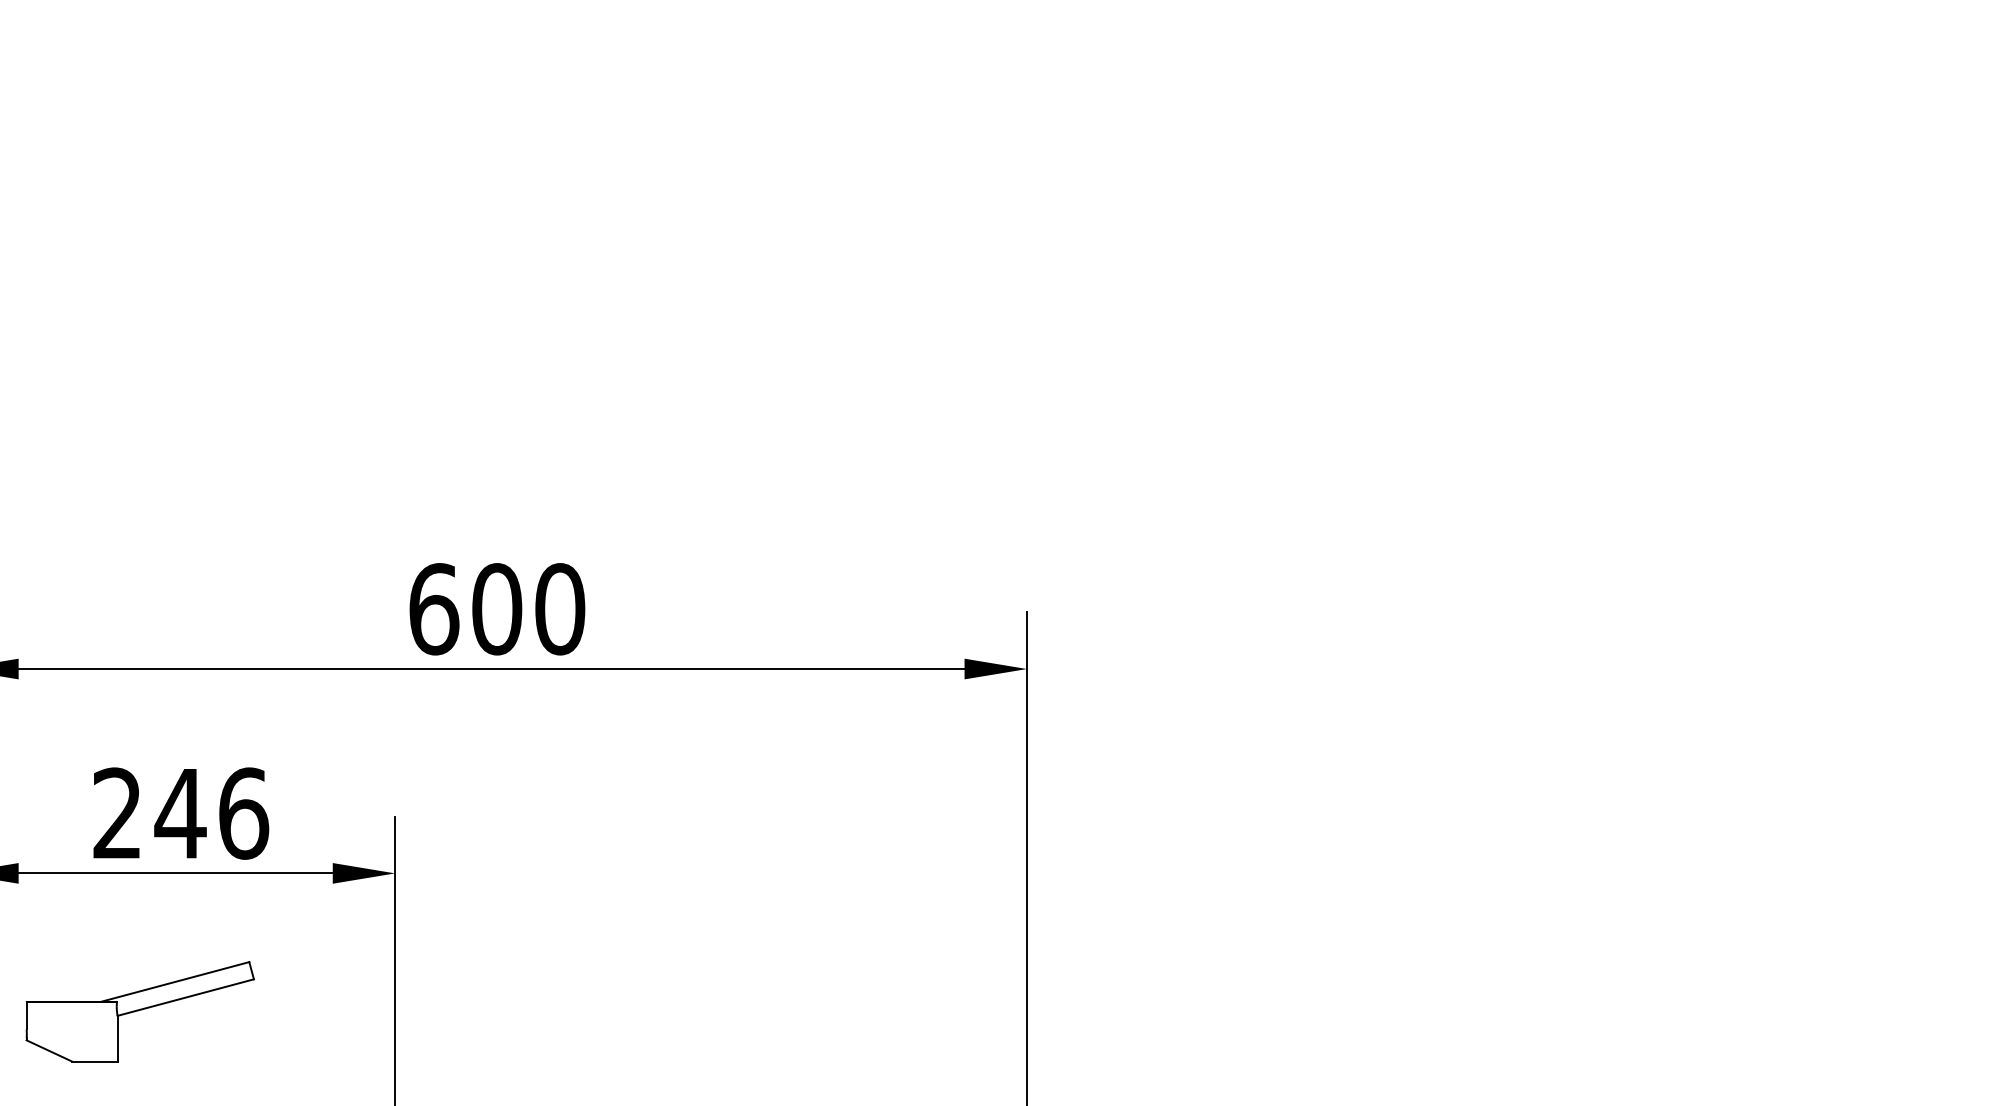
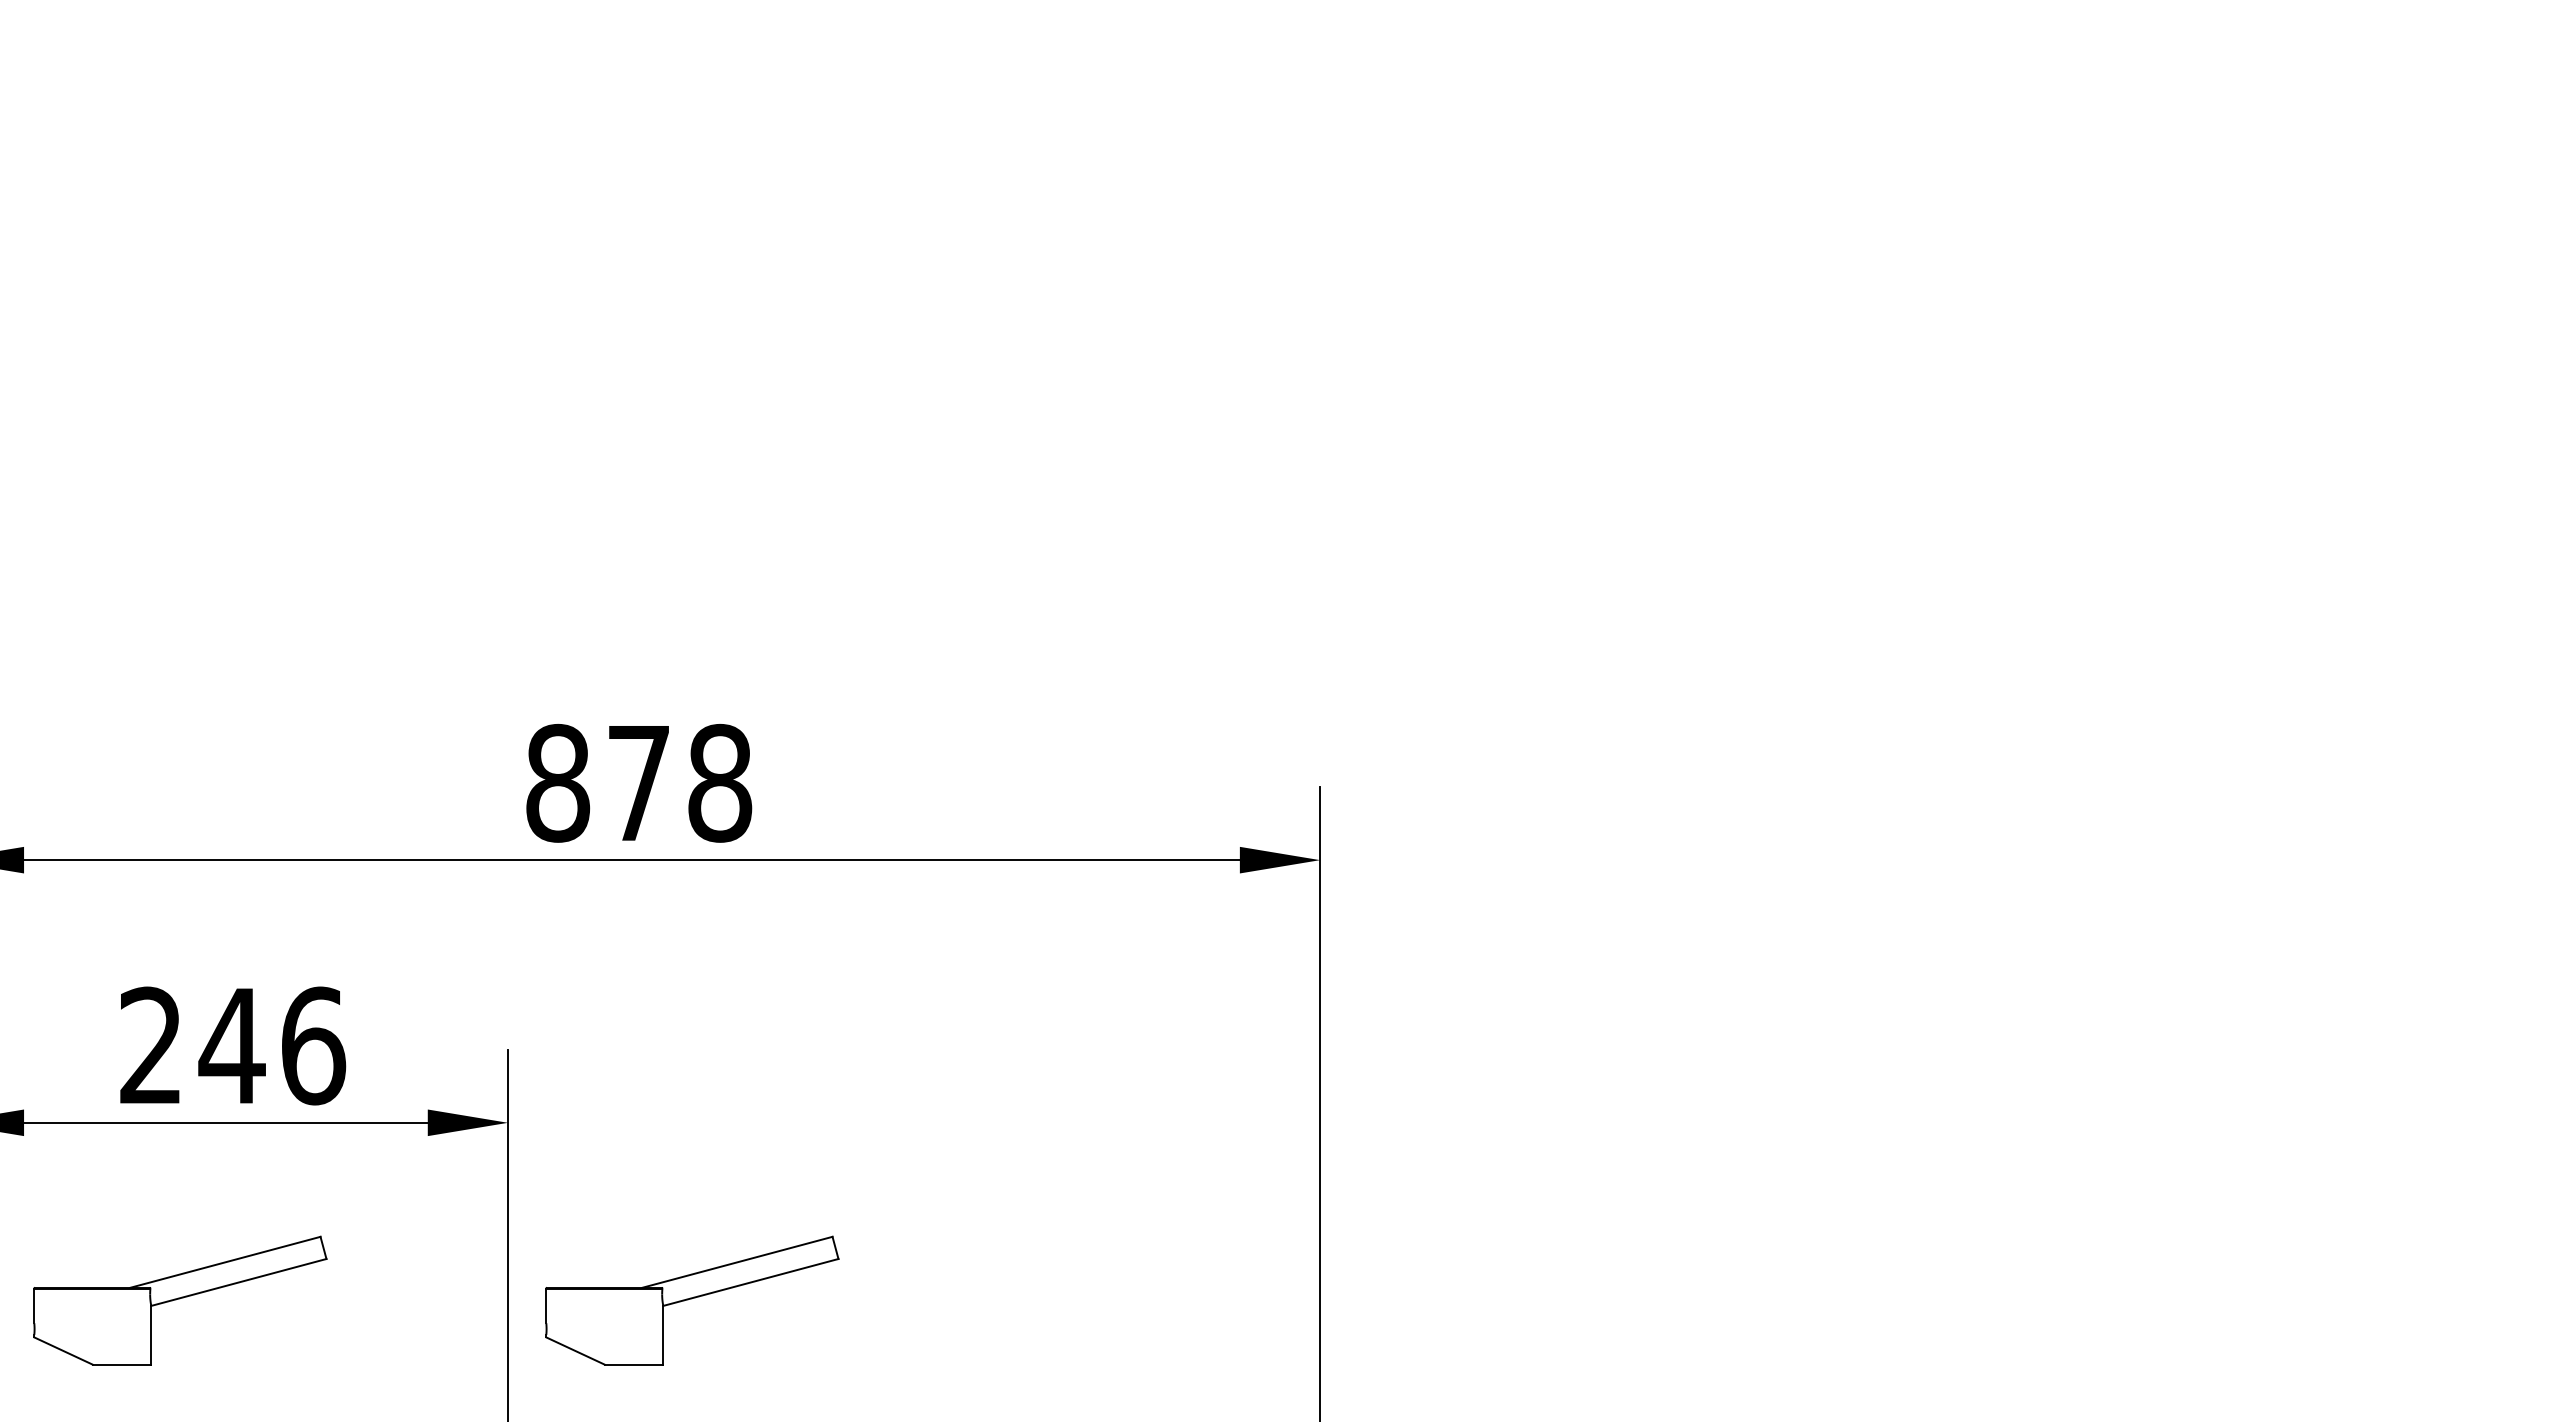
text: (497, 608) -> (639, 782), 600 -> 878
part: (538, 1011) -> (692, 1300), added

